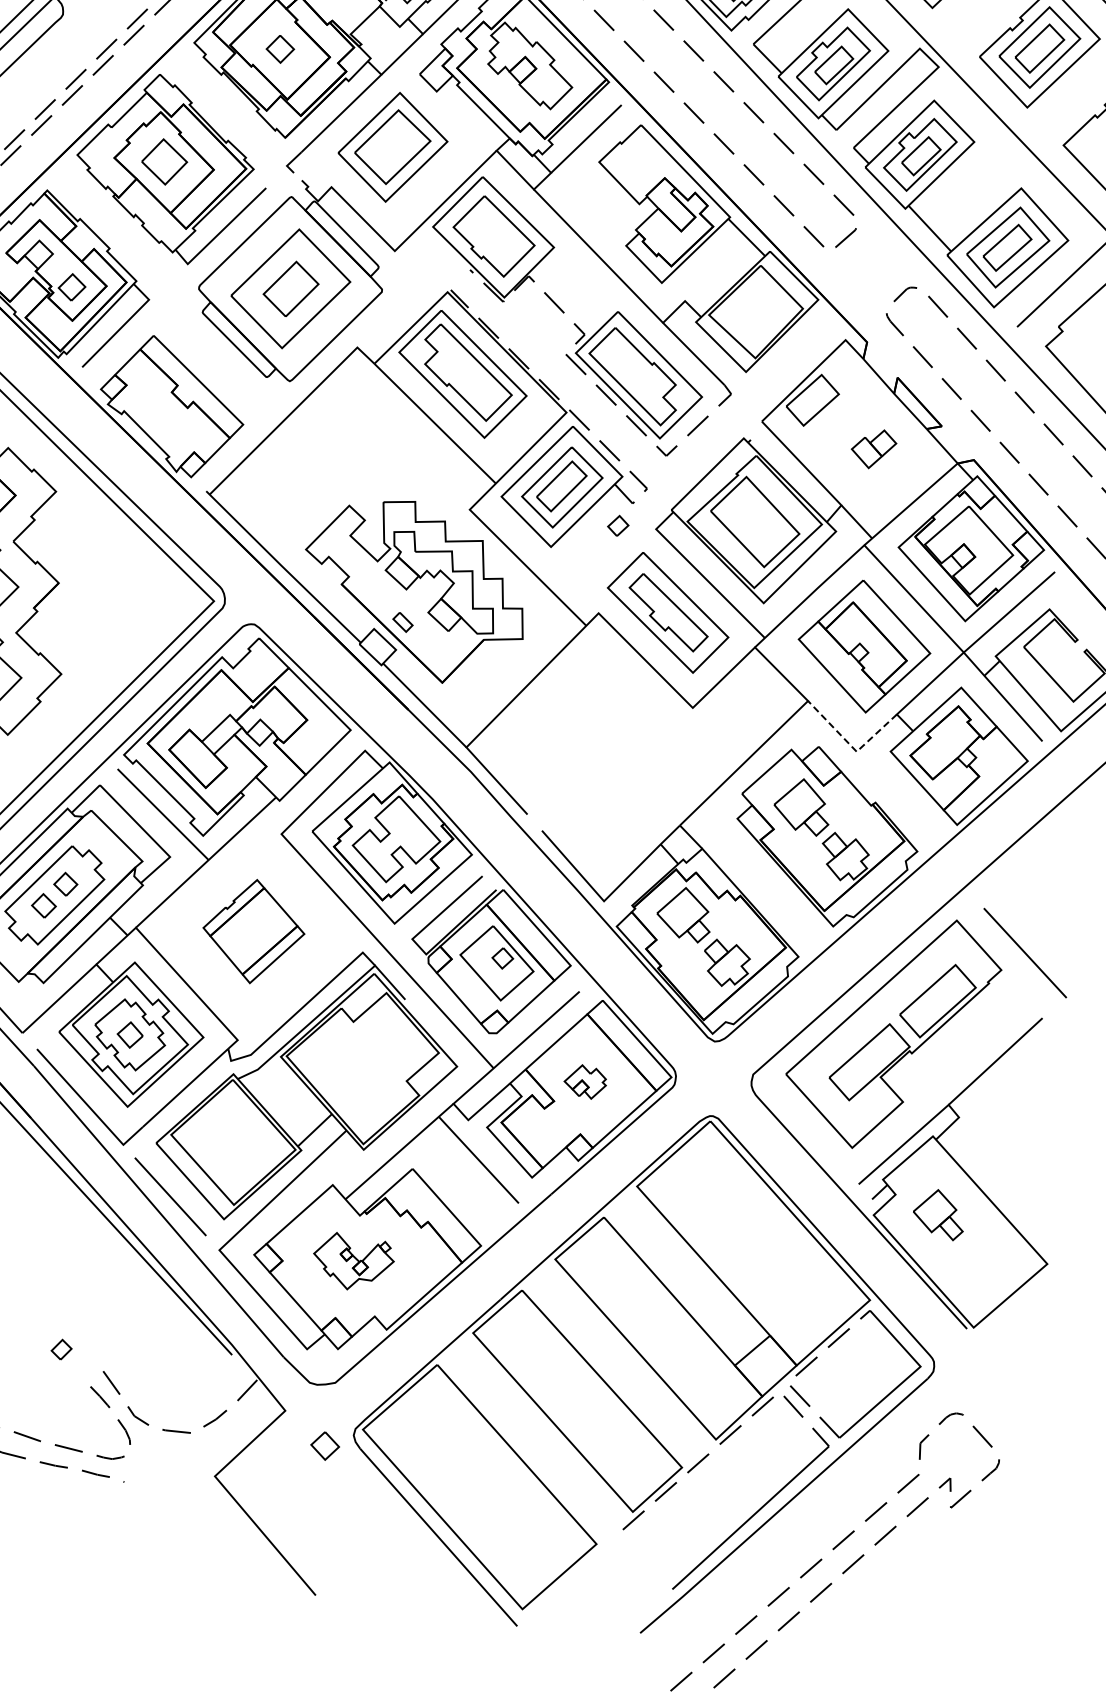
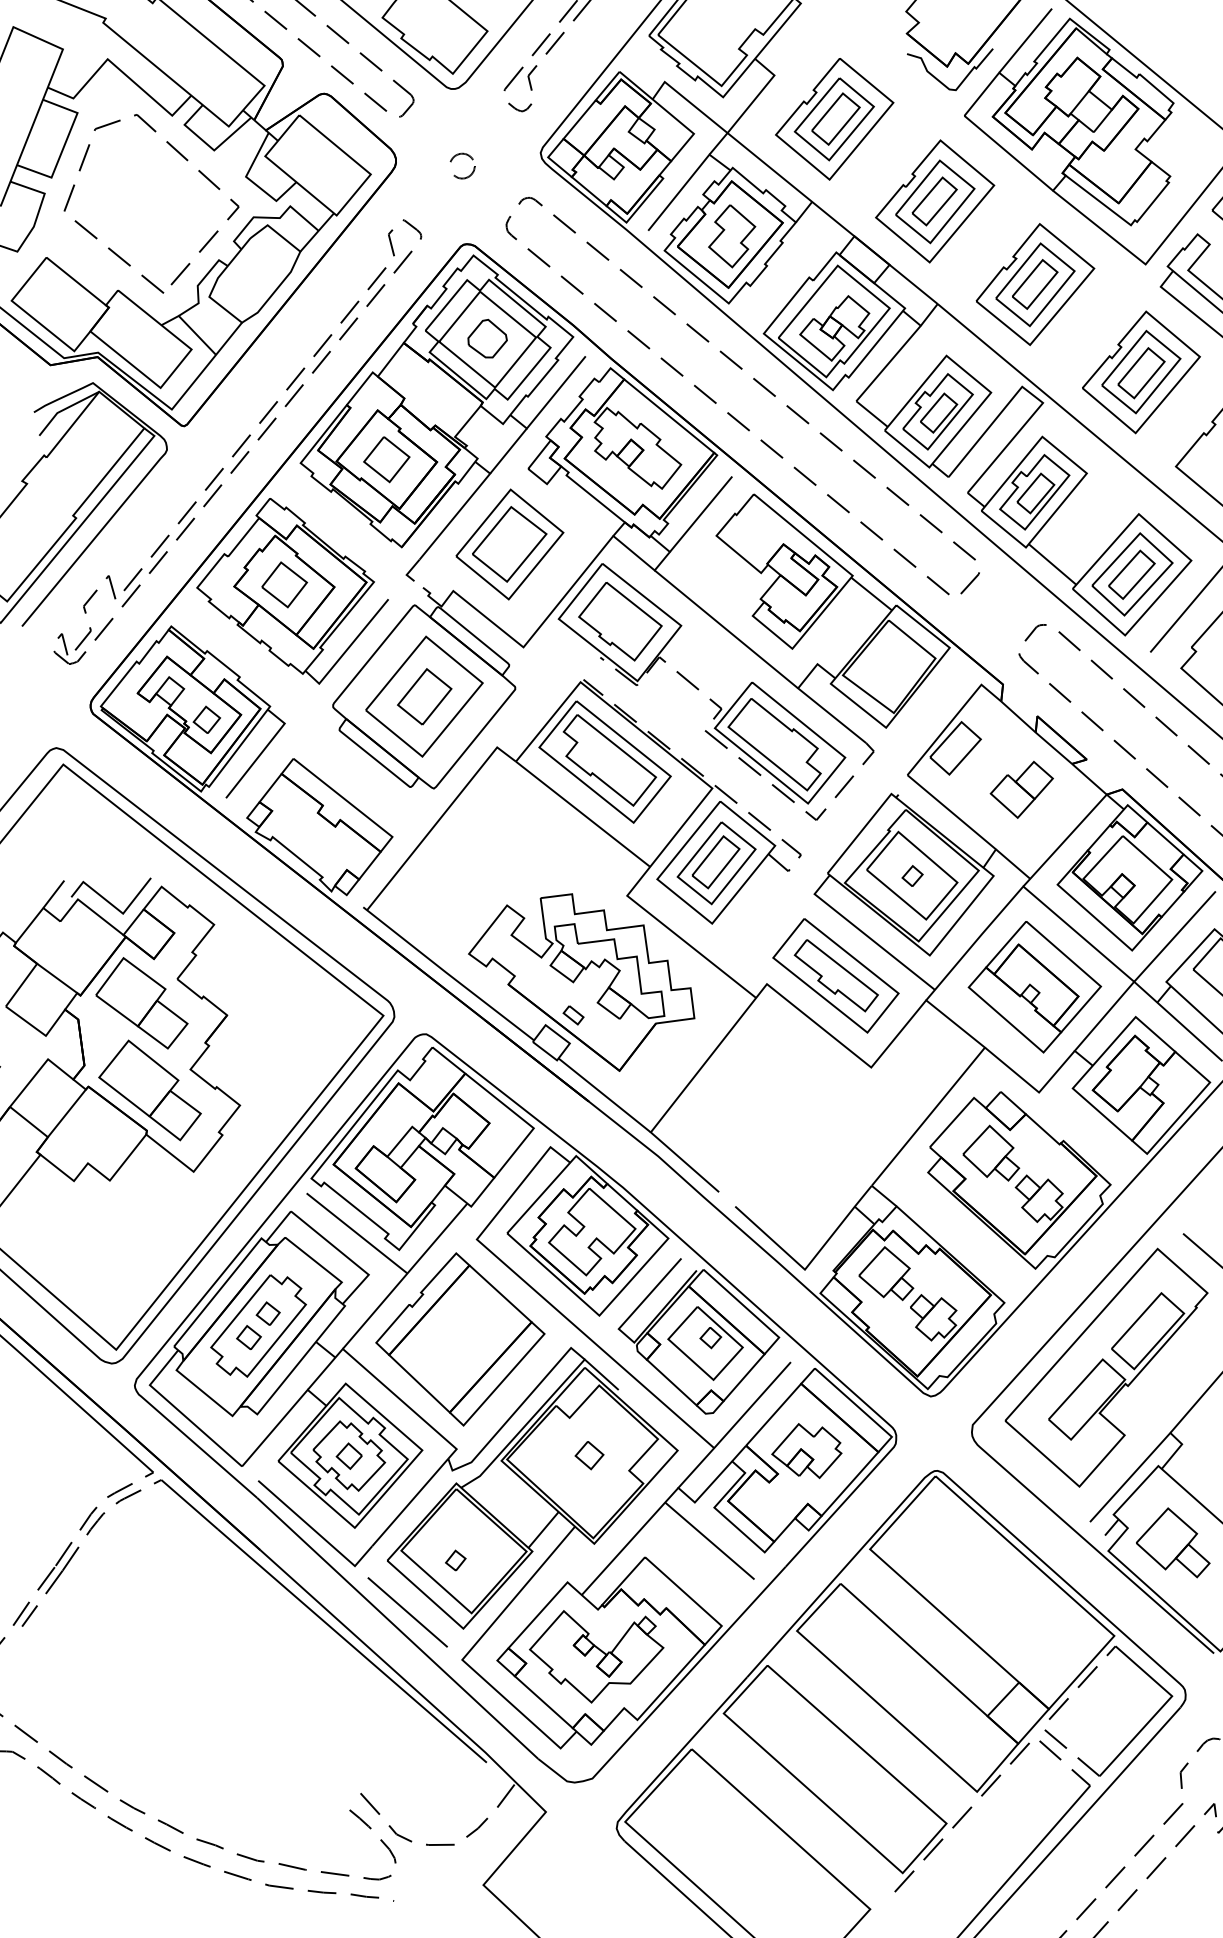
part: (280, 48) -> (386, 459), size x1.67
part: (873, 448) -> (1021, 789), size x1.43
part: (618, 525) -> (912, 875), moved
line: (850, 746) -> (1032, 1087), dashed -> solid
part: (253, 931) -> (460, 1339), size x1.67
part: (585, 1082) -> (806, 1451), size x1.67
part: (939, 1214) -> (1173, 1542), size x1.43
part: (353, 1262) -> (596, 1656), size x1.67
part: (61, 1349) -> (455, 1560), moved
part: (325, 1446) -> (589, 1455), moved

